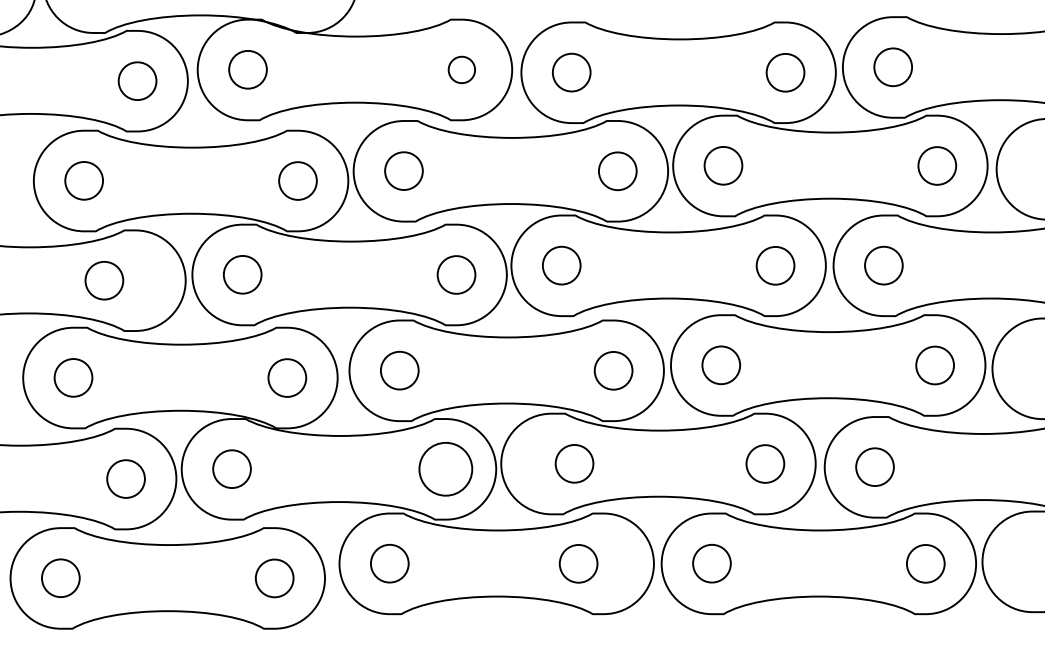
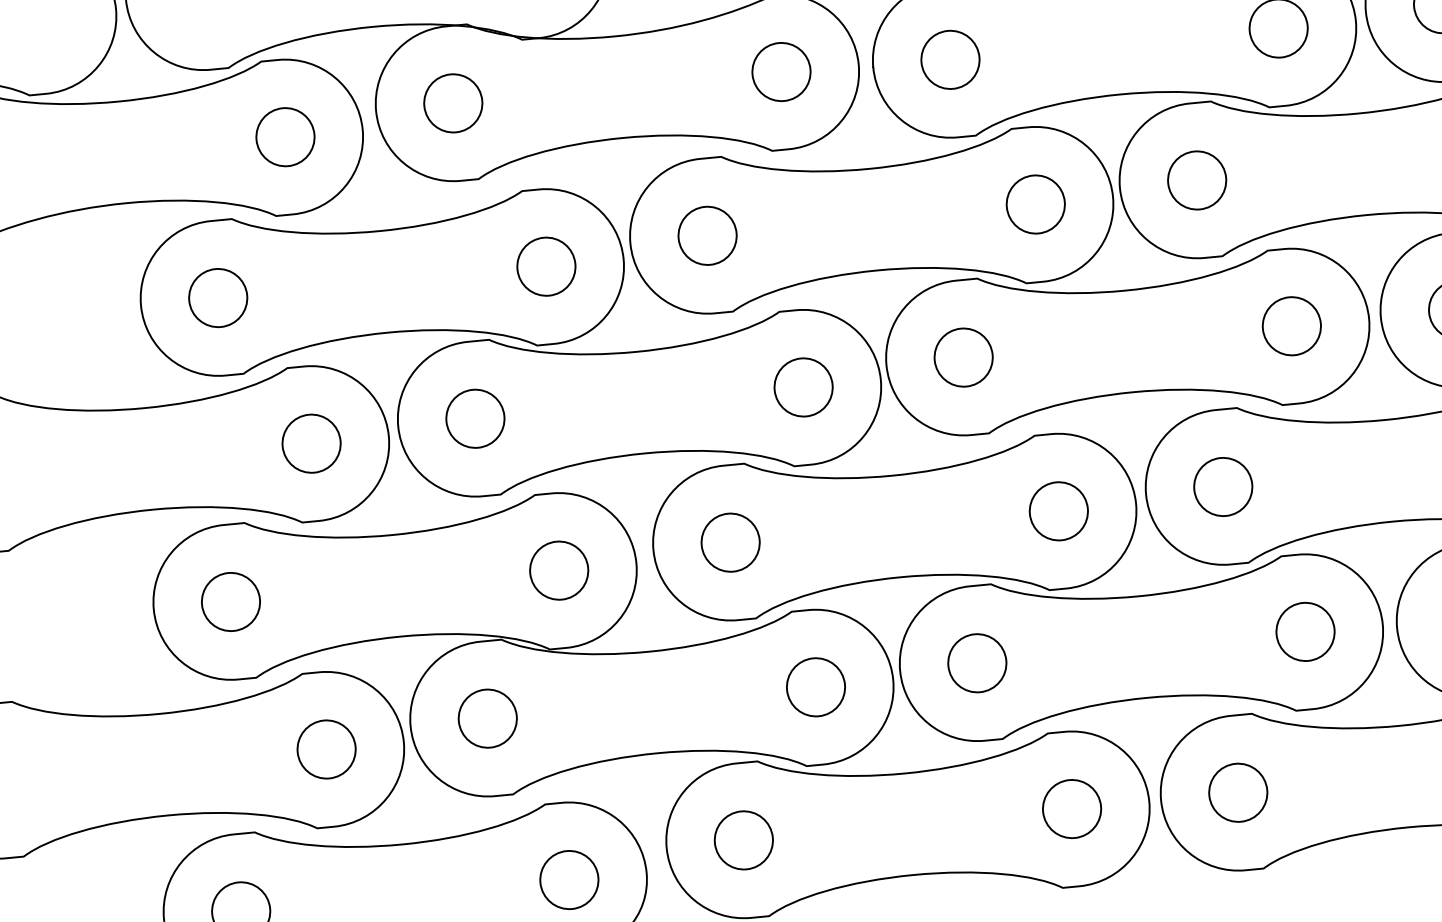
part: (461, 69) -> (780, 71), size x1.43
part: (104, 280) -> (311, 443), moved
part: (574, 463) -> (977, 662), moved
part: (445, 469) -> (815, 687), size x0.71
part: (578, 563) -> (1071, 808), moved

